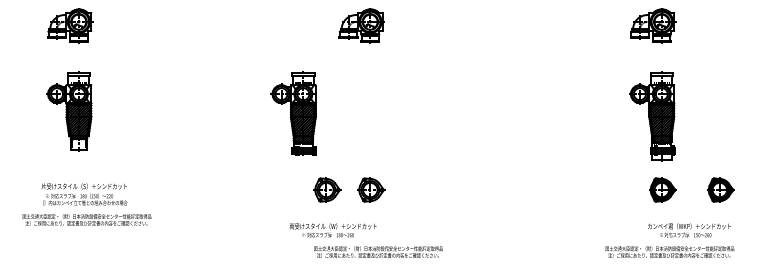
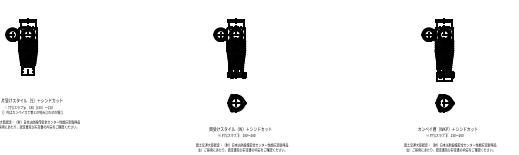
part: (293, 113) -> (229, 48), moved
part: (327, 189) -> (205, 102), removed
part: (720, 189) -> (486, 102), removed
text: (333, 230) -> (240, 132), moved
text: (689, 230) -> (447, 132), moved

